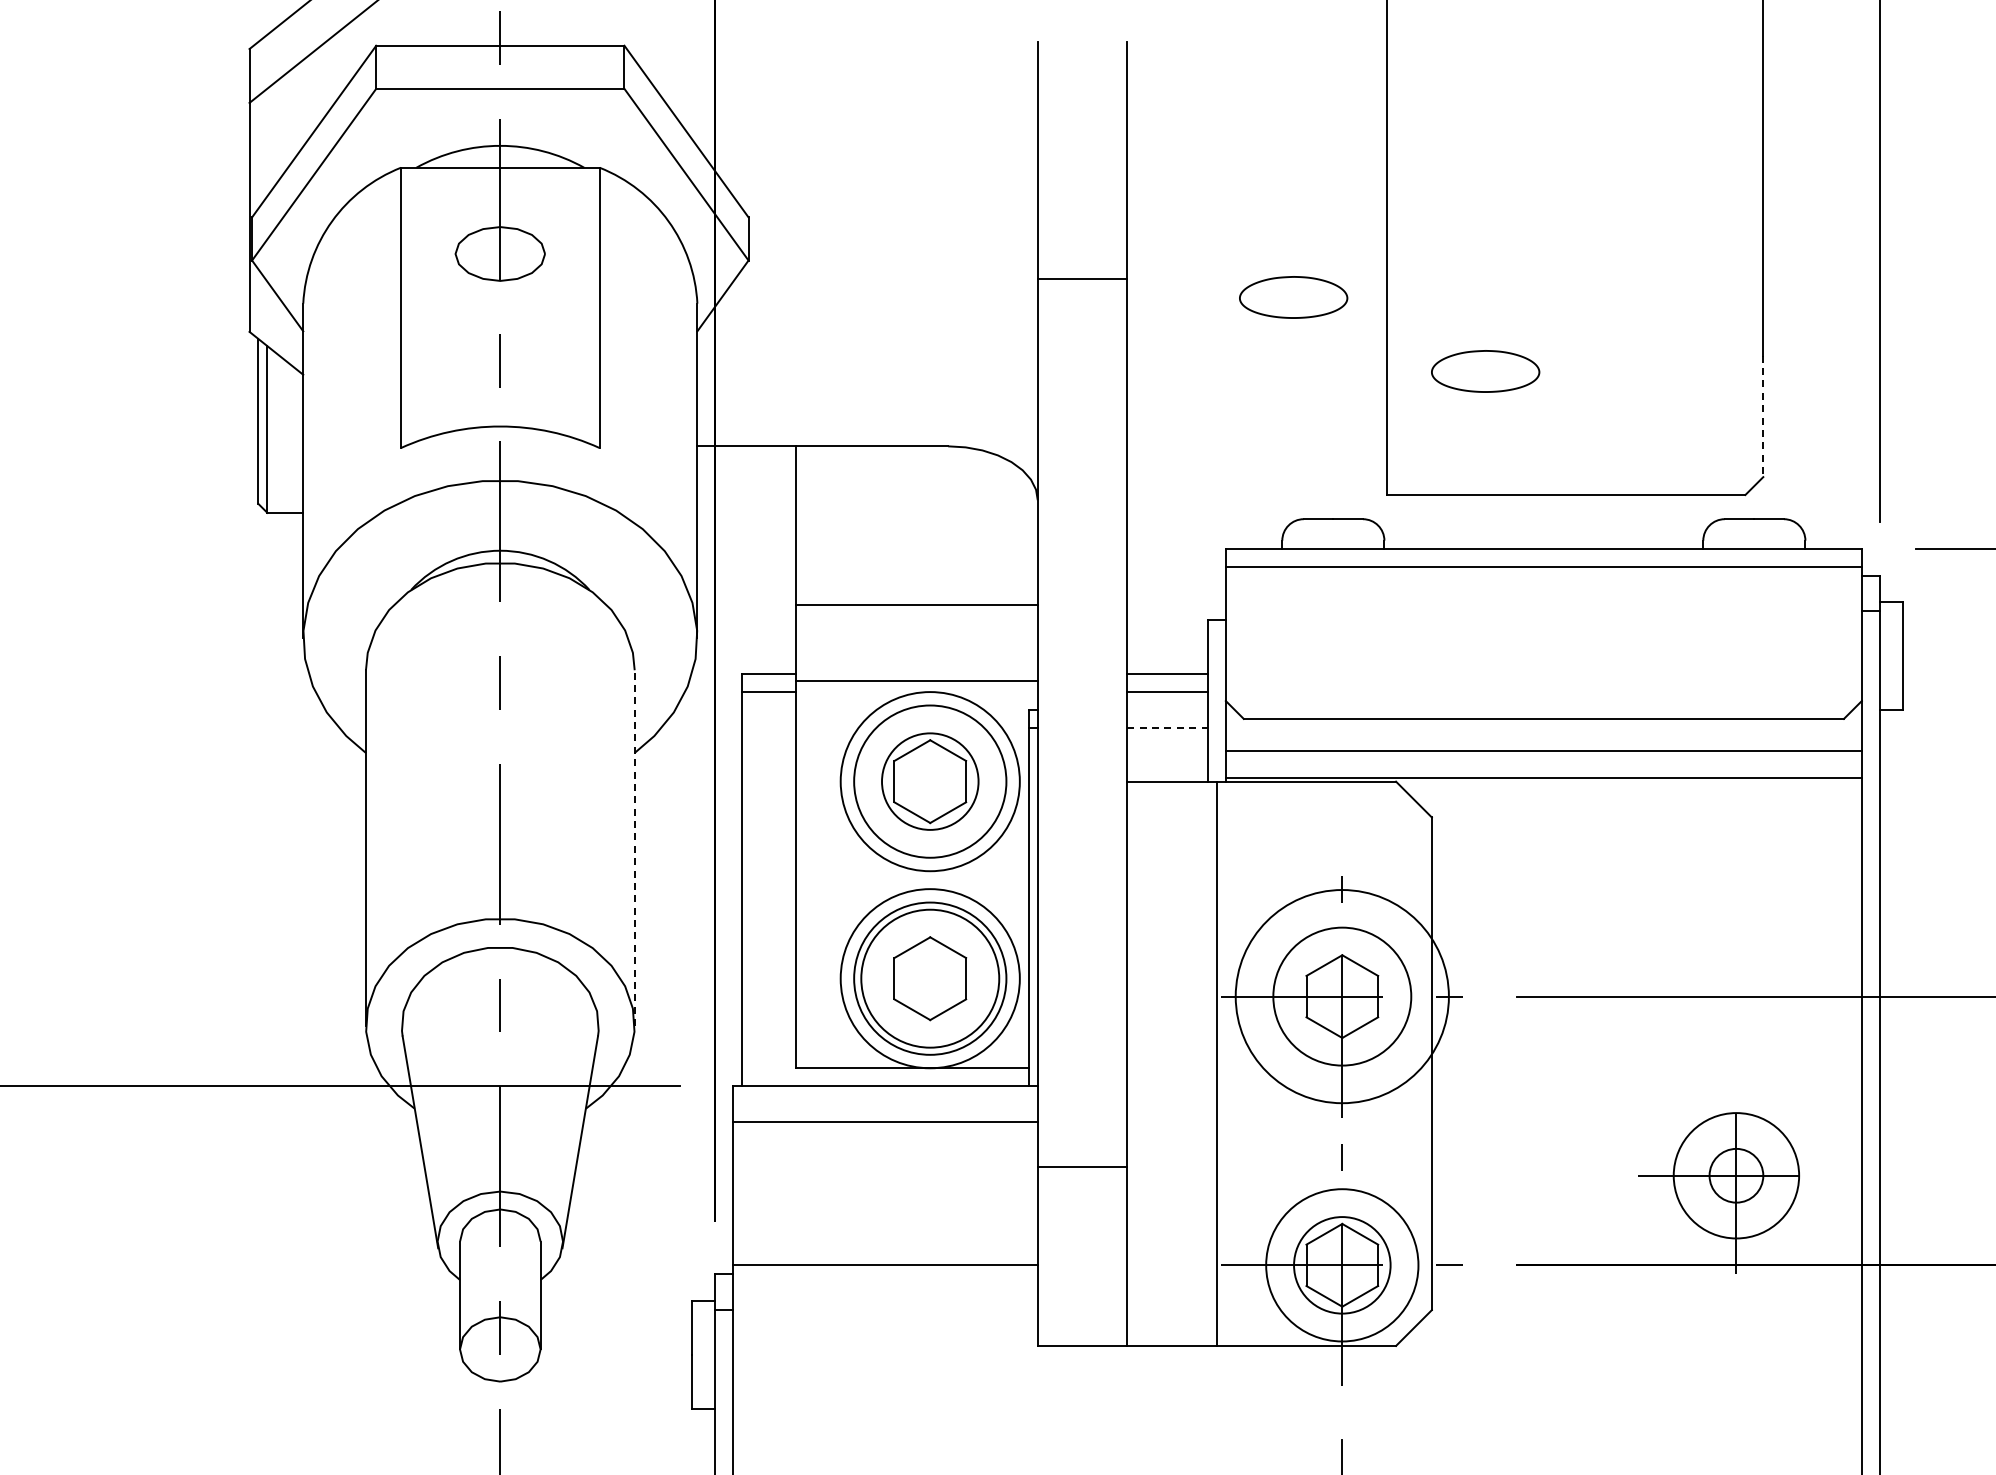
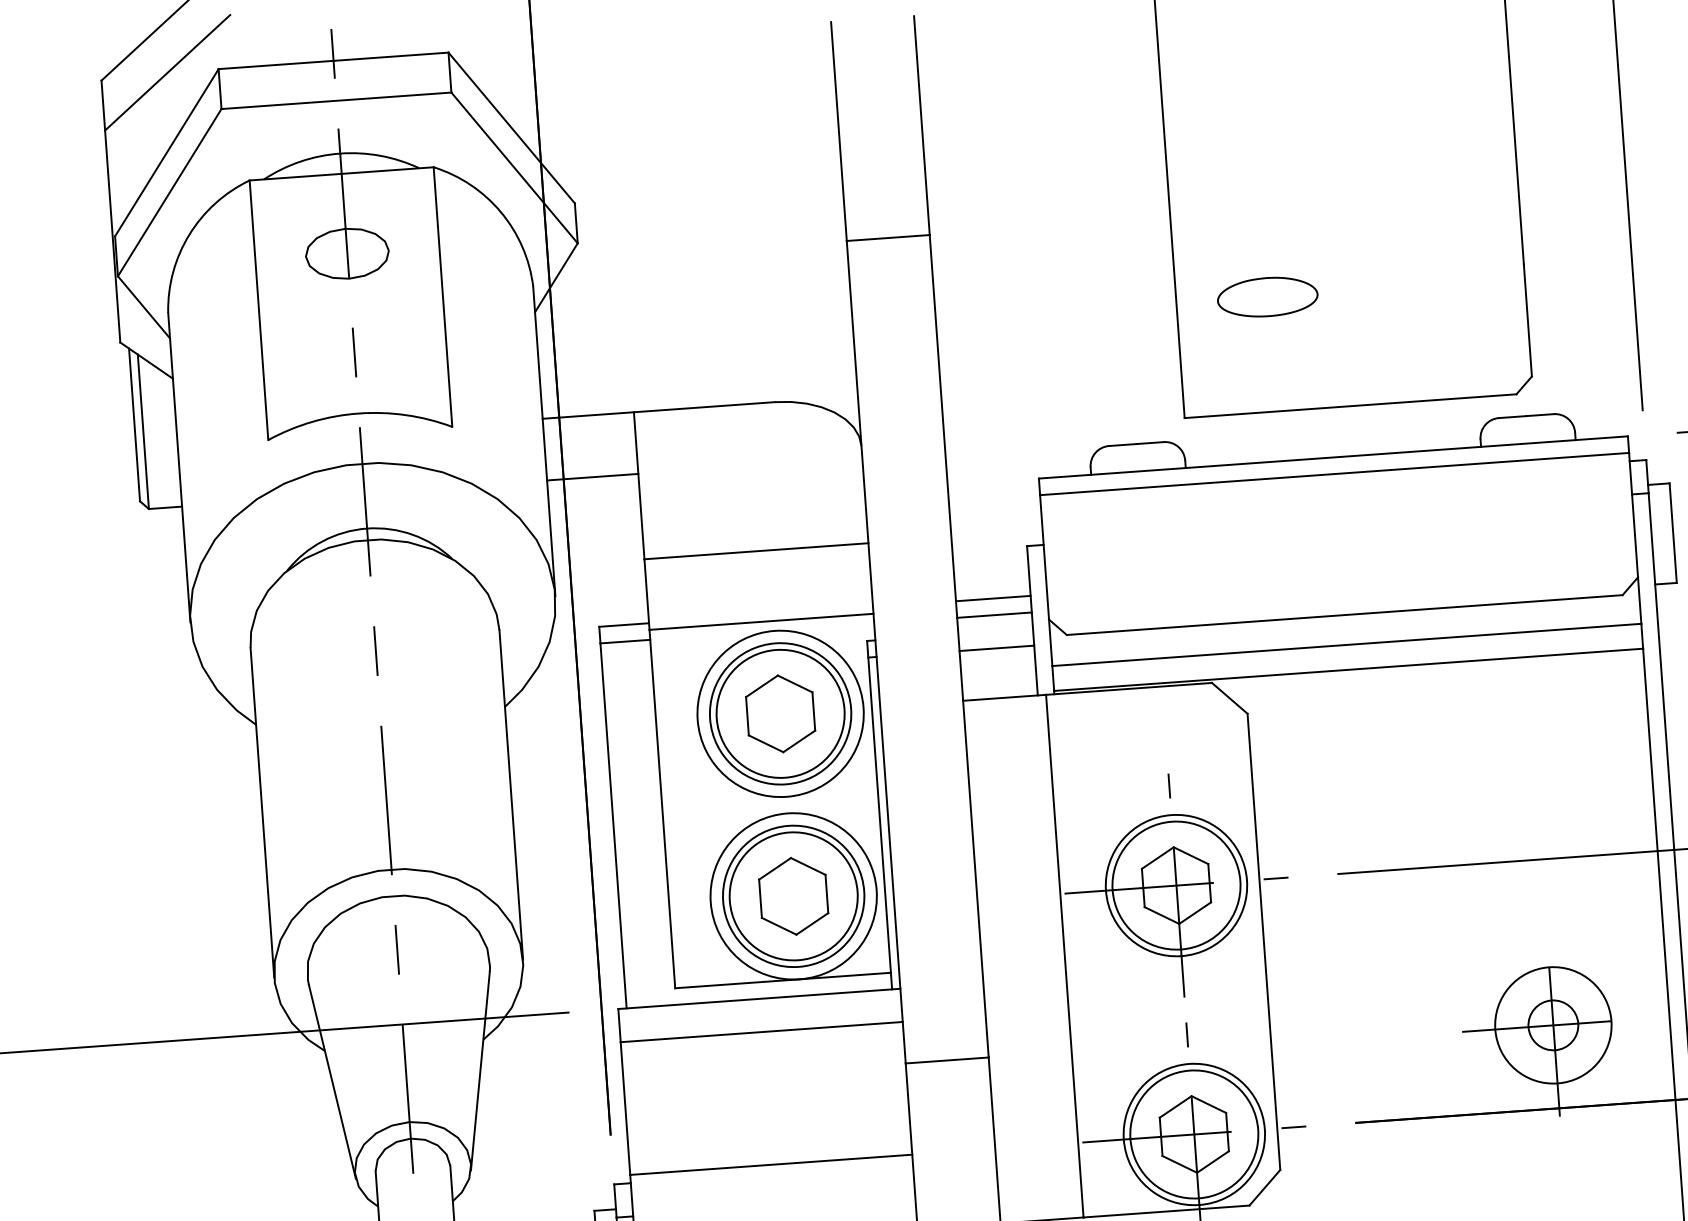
part: (1293, 297) -> (1084, 241), removed
line: (1763, 416) -> (1528, 320), dashed -> solid
line: (746, 512) -> (592, 476), added
line: (1168, 727) -> (997, 647), dashed -> solid
circle: (930, 781) -> (780, 713), size x1.43
line: (634, 848) -> (511, 795), dashed -> solid
circle: (1342, 996) -> (1176, 885), size x0.71
circle: (1342, 1265) -> (1194, 1134), size x1.43

